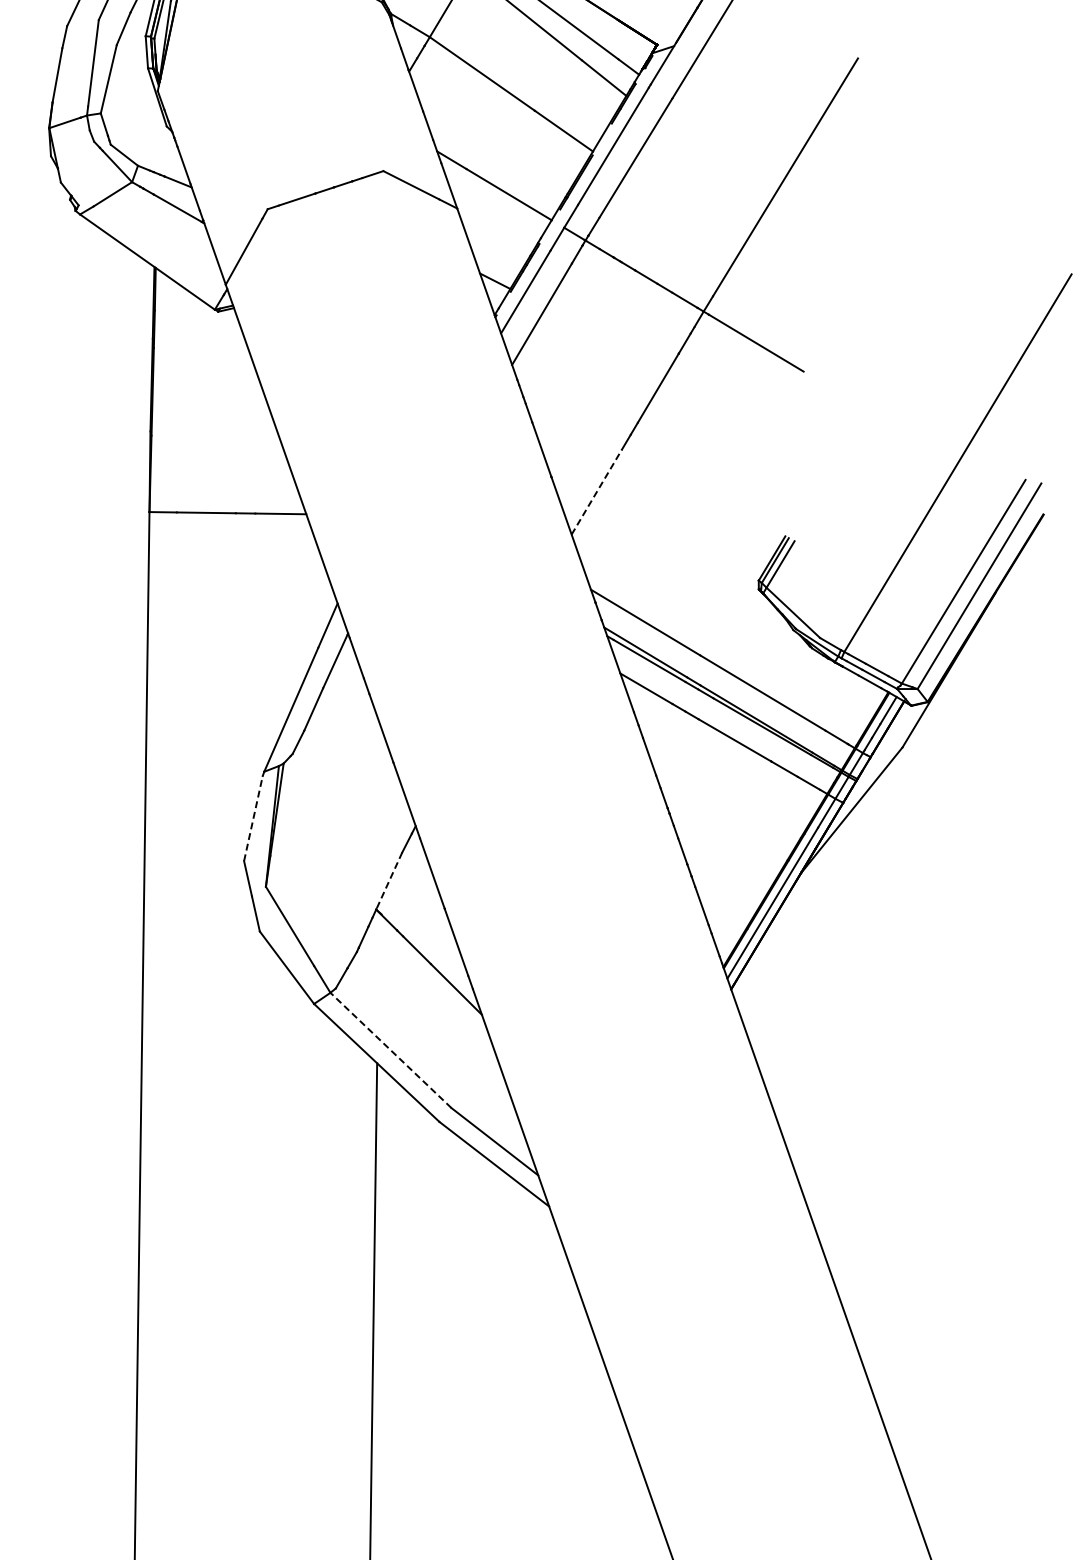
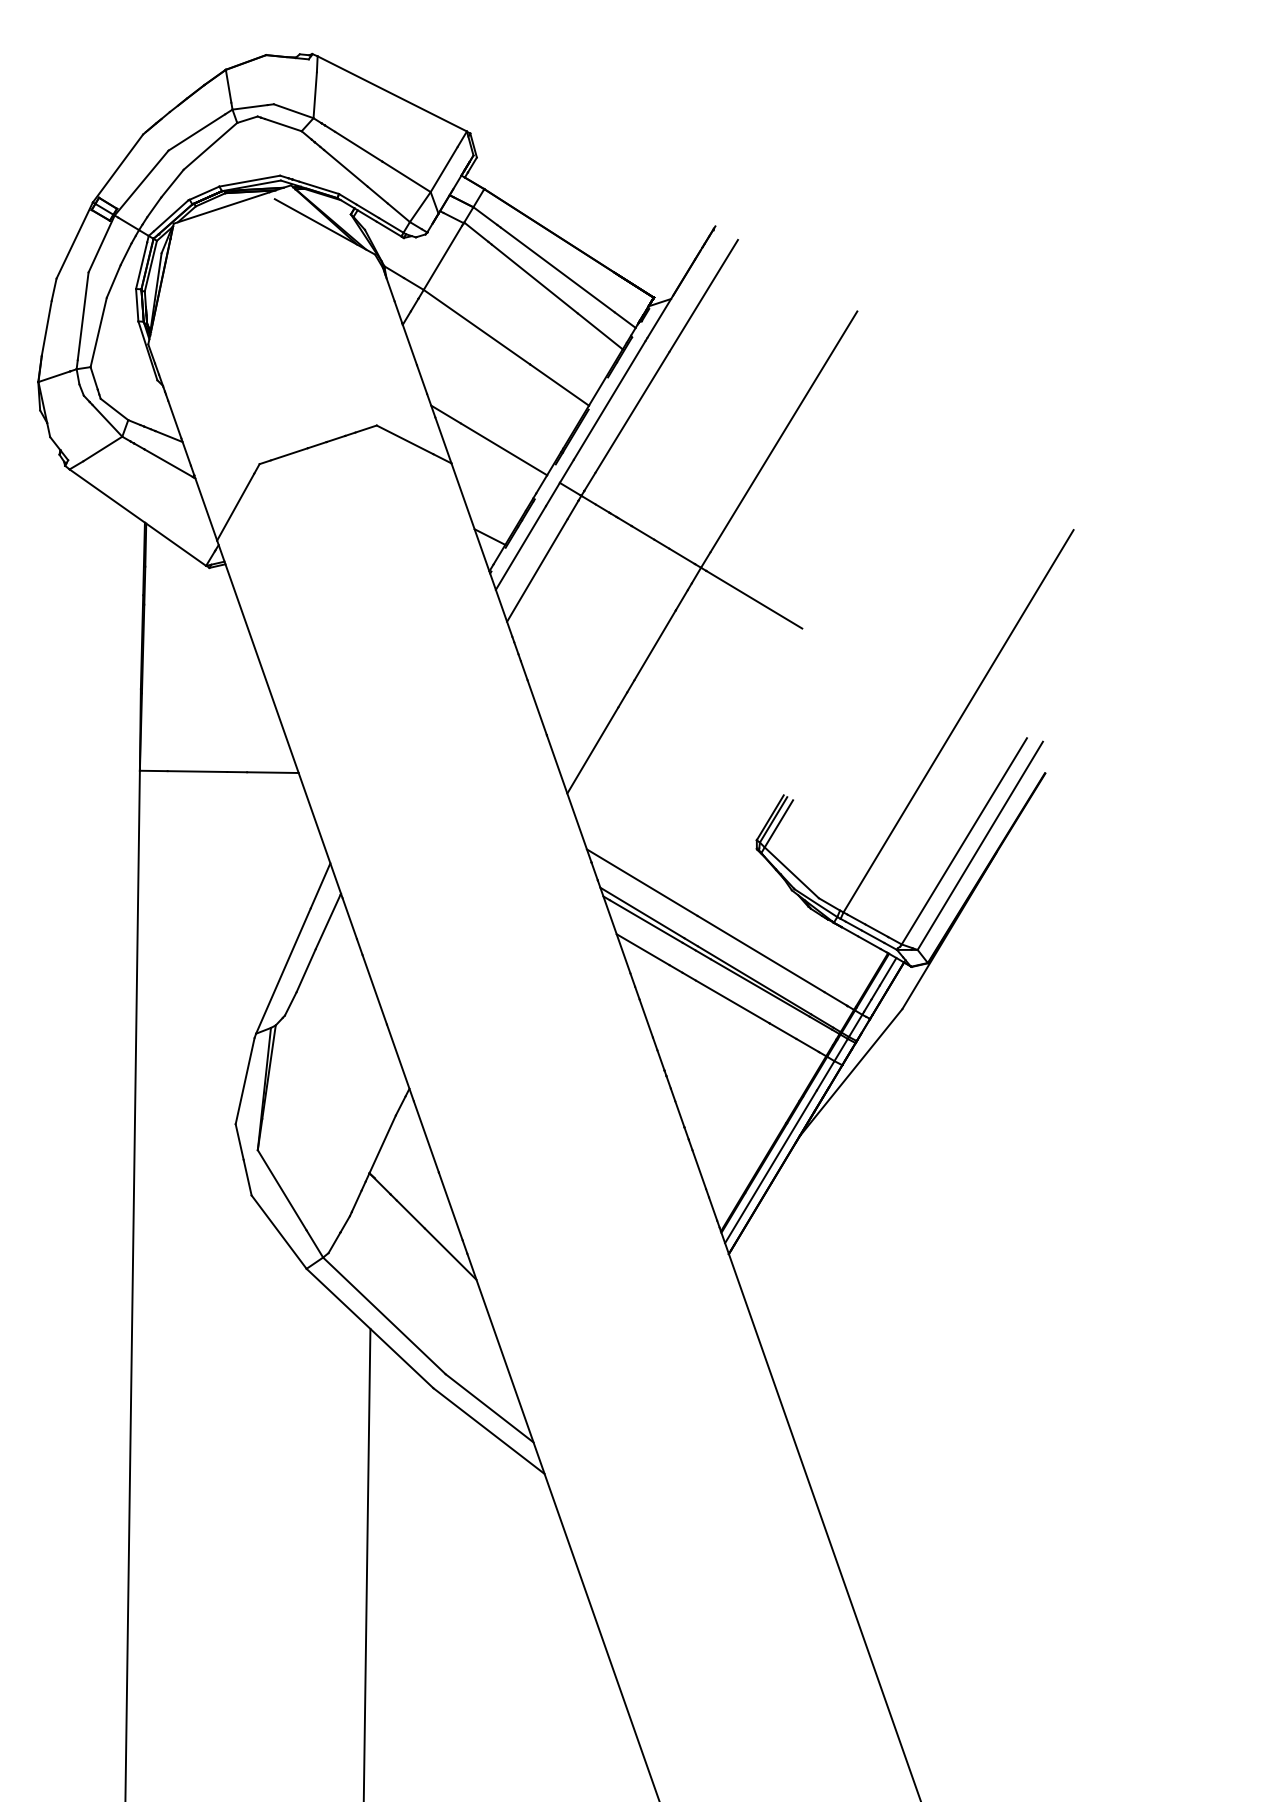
line: (597, 492) -> (593, 750), dashed -> solid
line: (253, 817) -> (245, 1080), dashed -> solid
line: (389, 881) -> (382, 1144), dashed -> solid
line: (391, 1050) -> (384, 1315), dashed -> solid

